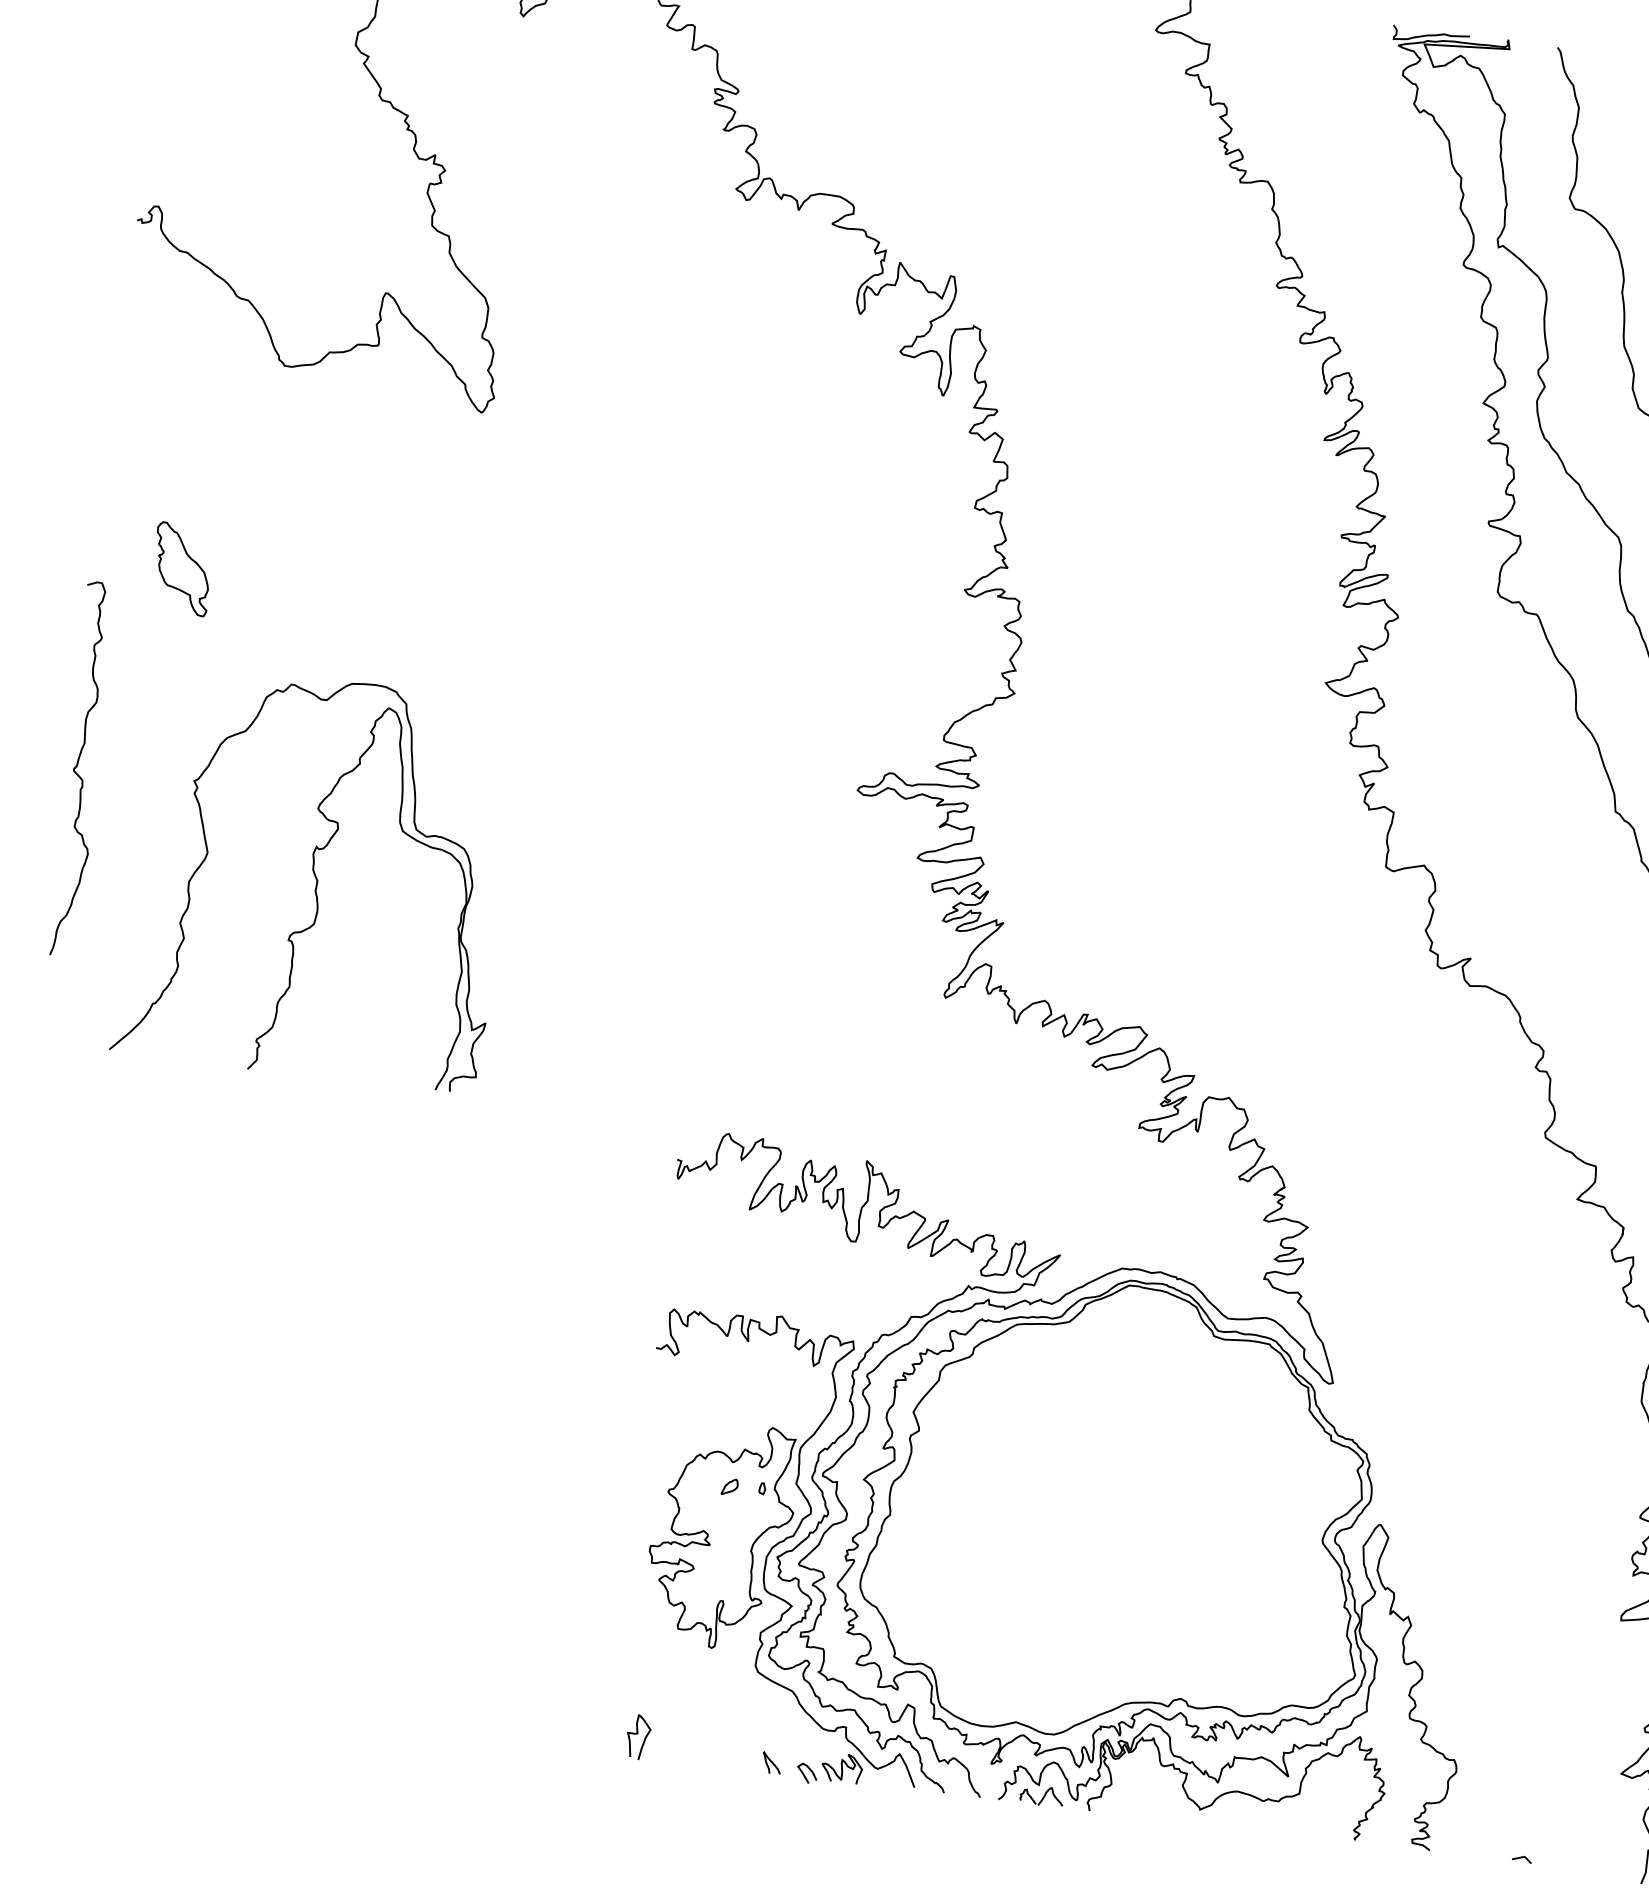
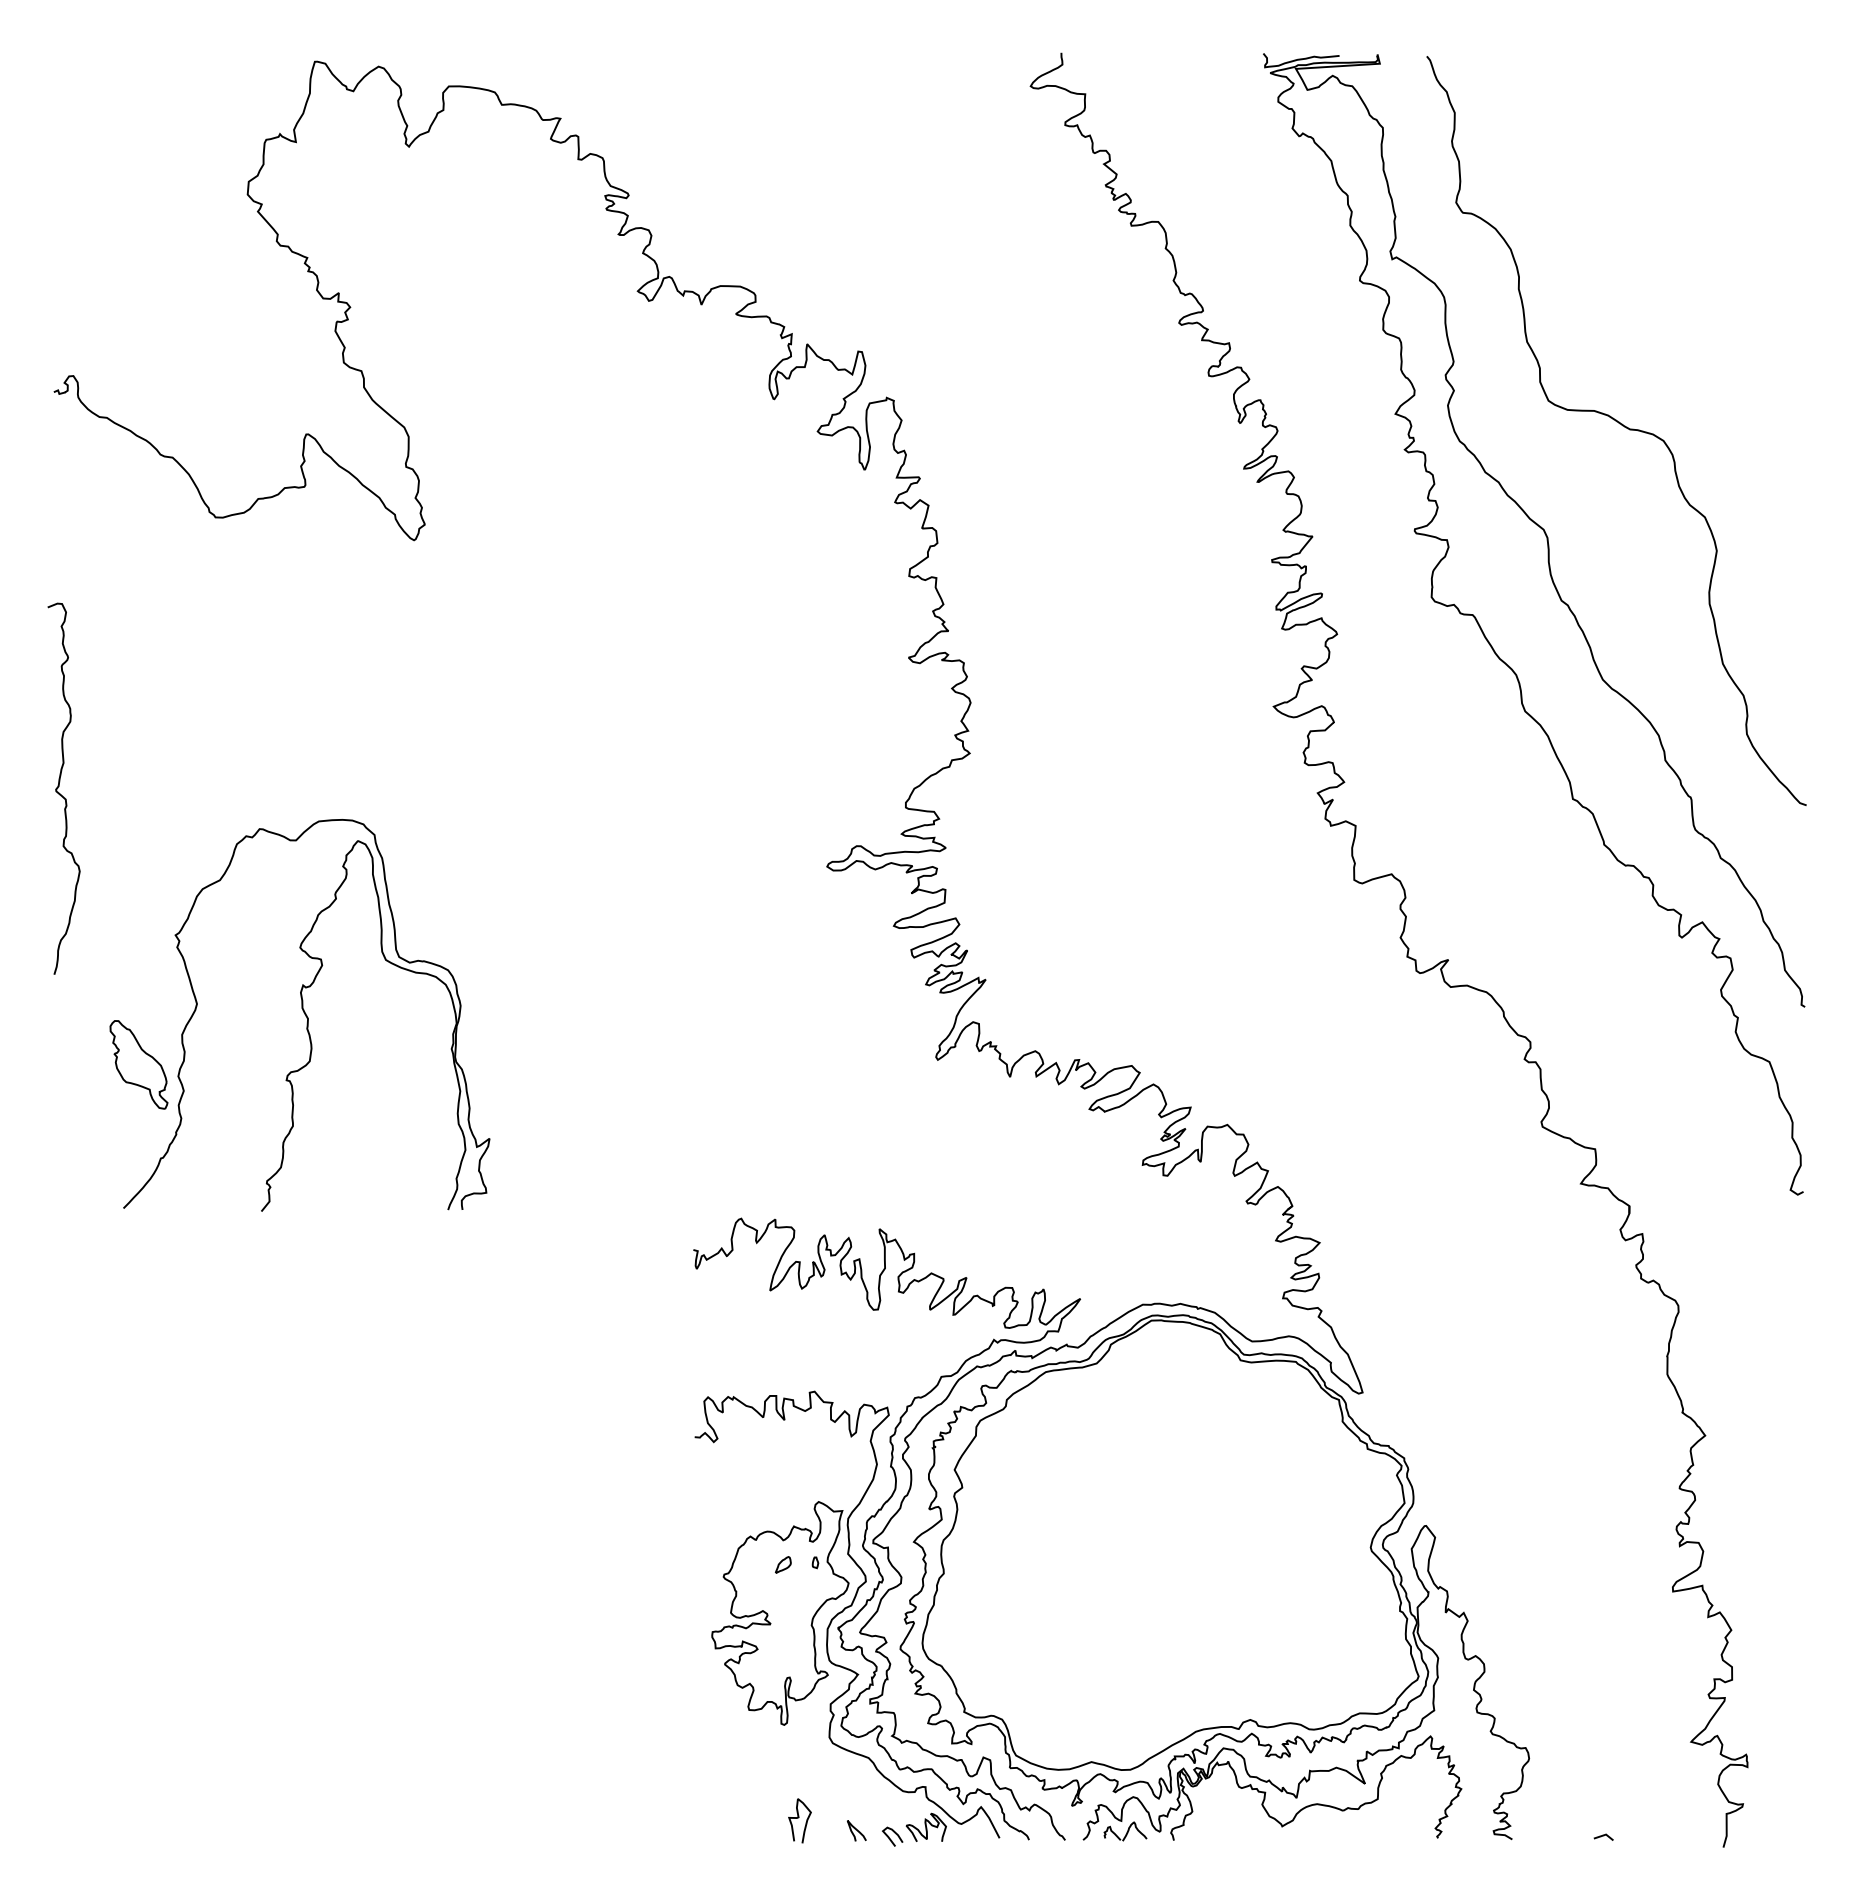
part: (181, 568) -> (138, 1064), moved
curve: (77, 766) -> (59, 786), moved
curve: (637, 1734) -> (798, 1818), moved

